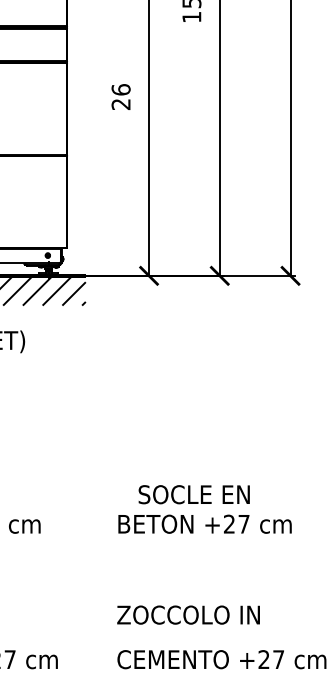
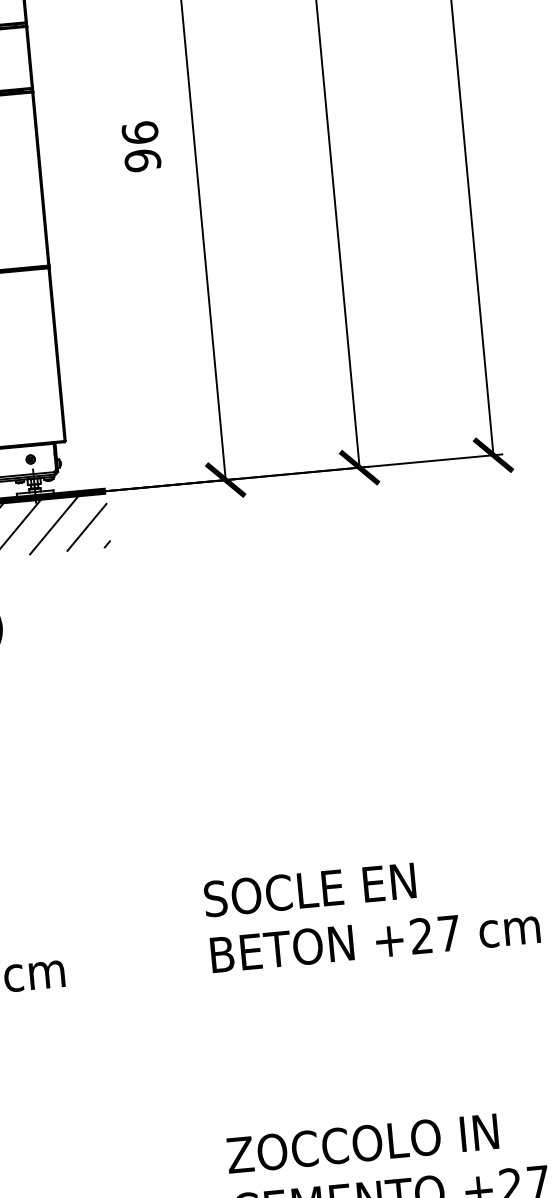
text: (120, 104) -> (141, 160), 26 -> 96
text: (193, 494) -> (308, 889), moved
text: (188, 614) -> (362, 1142), moved

